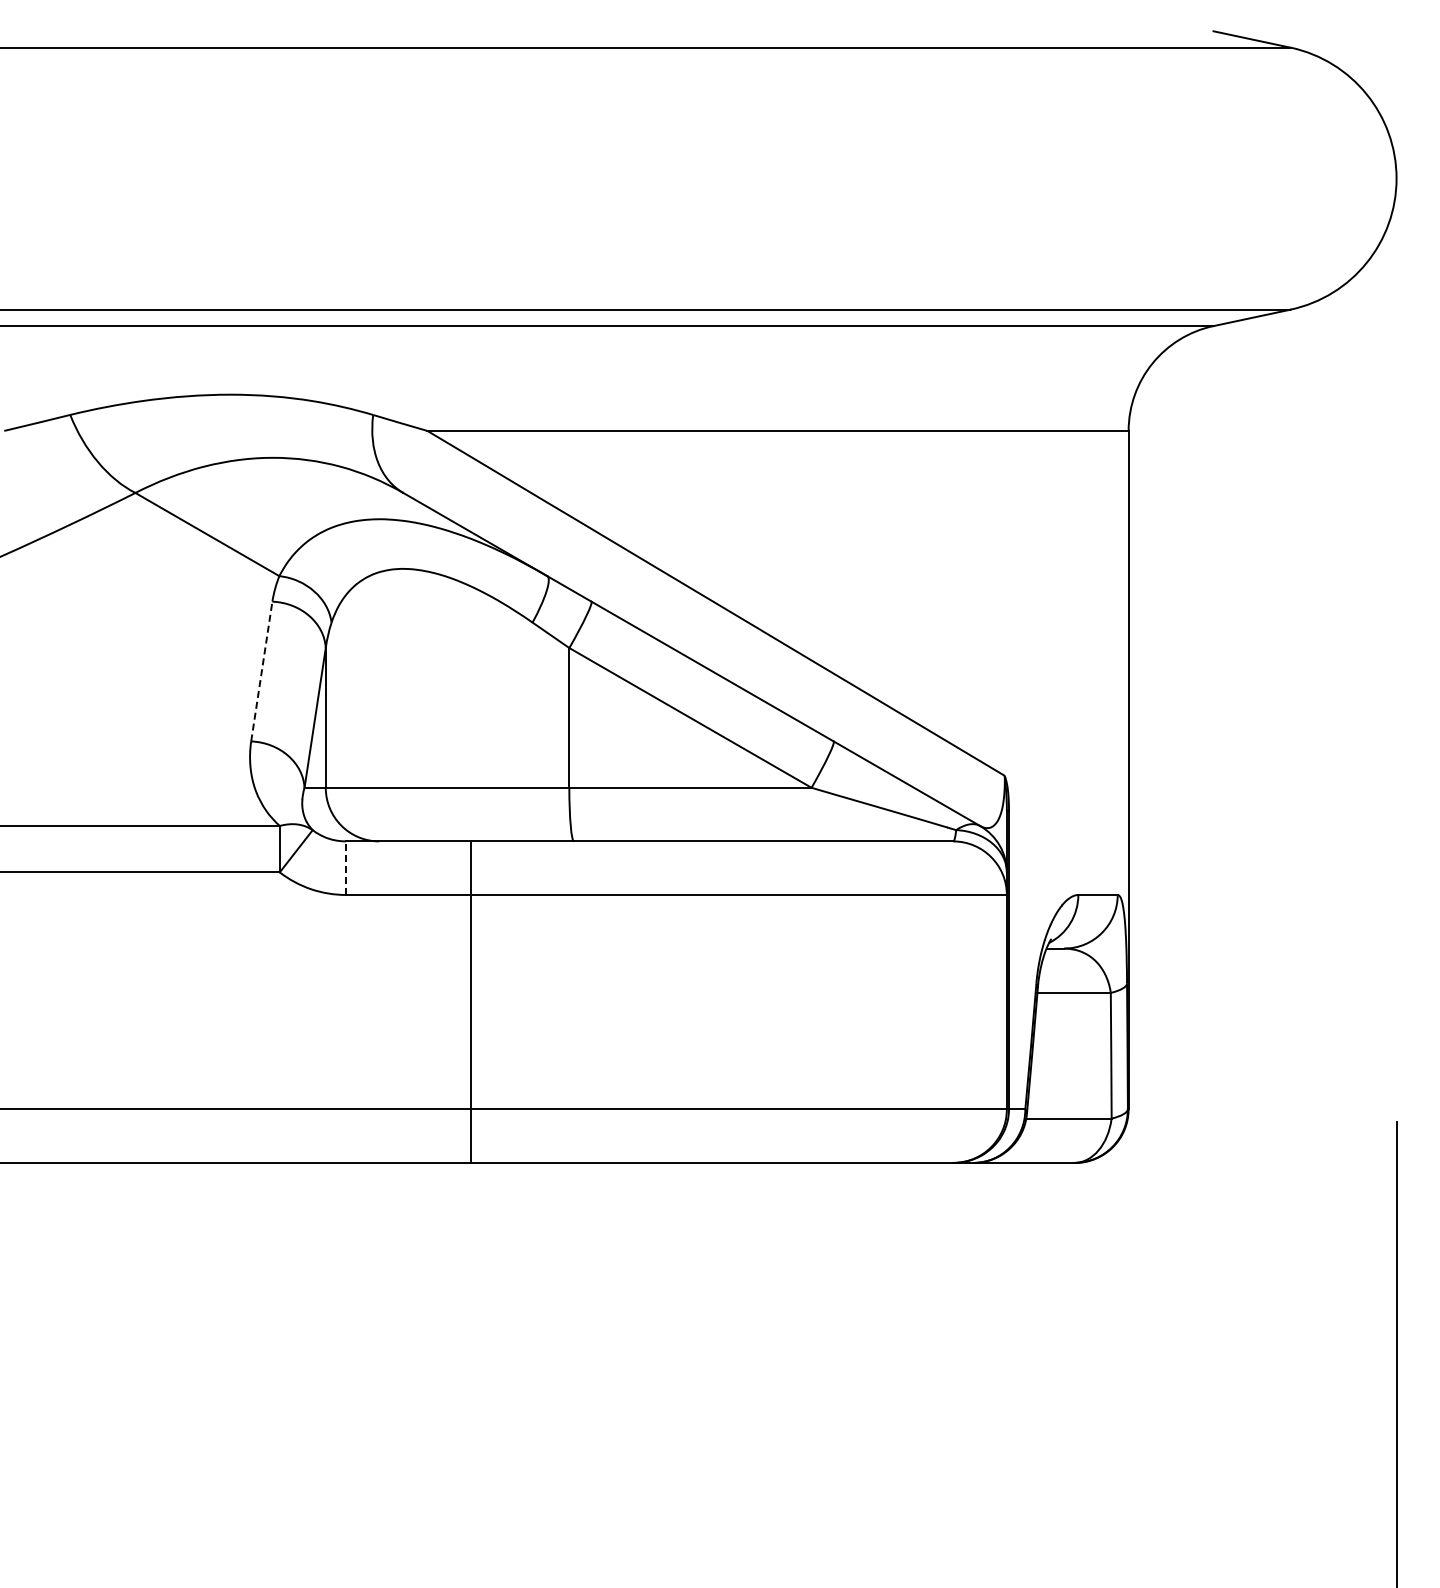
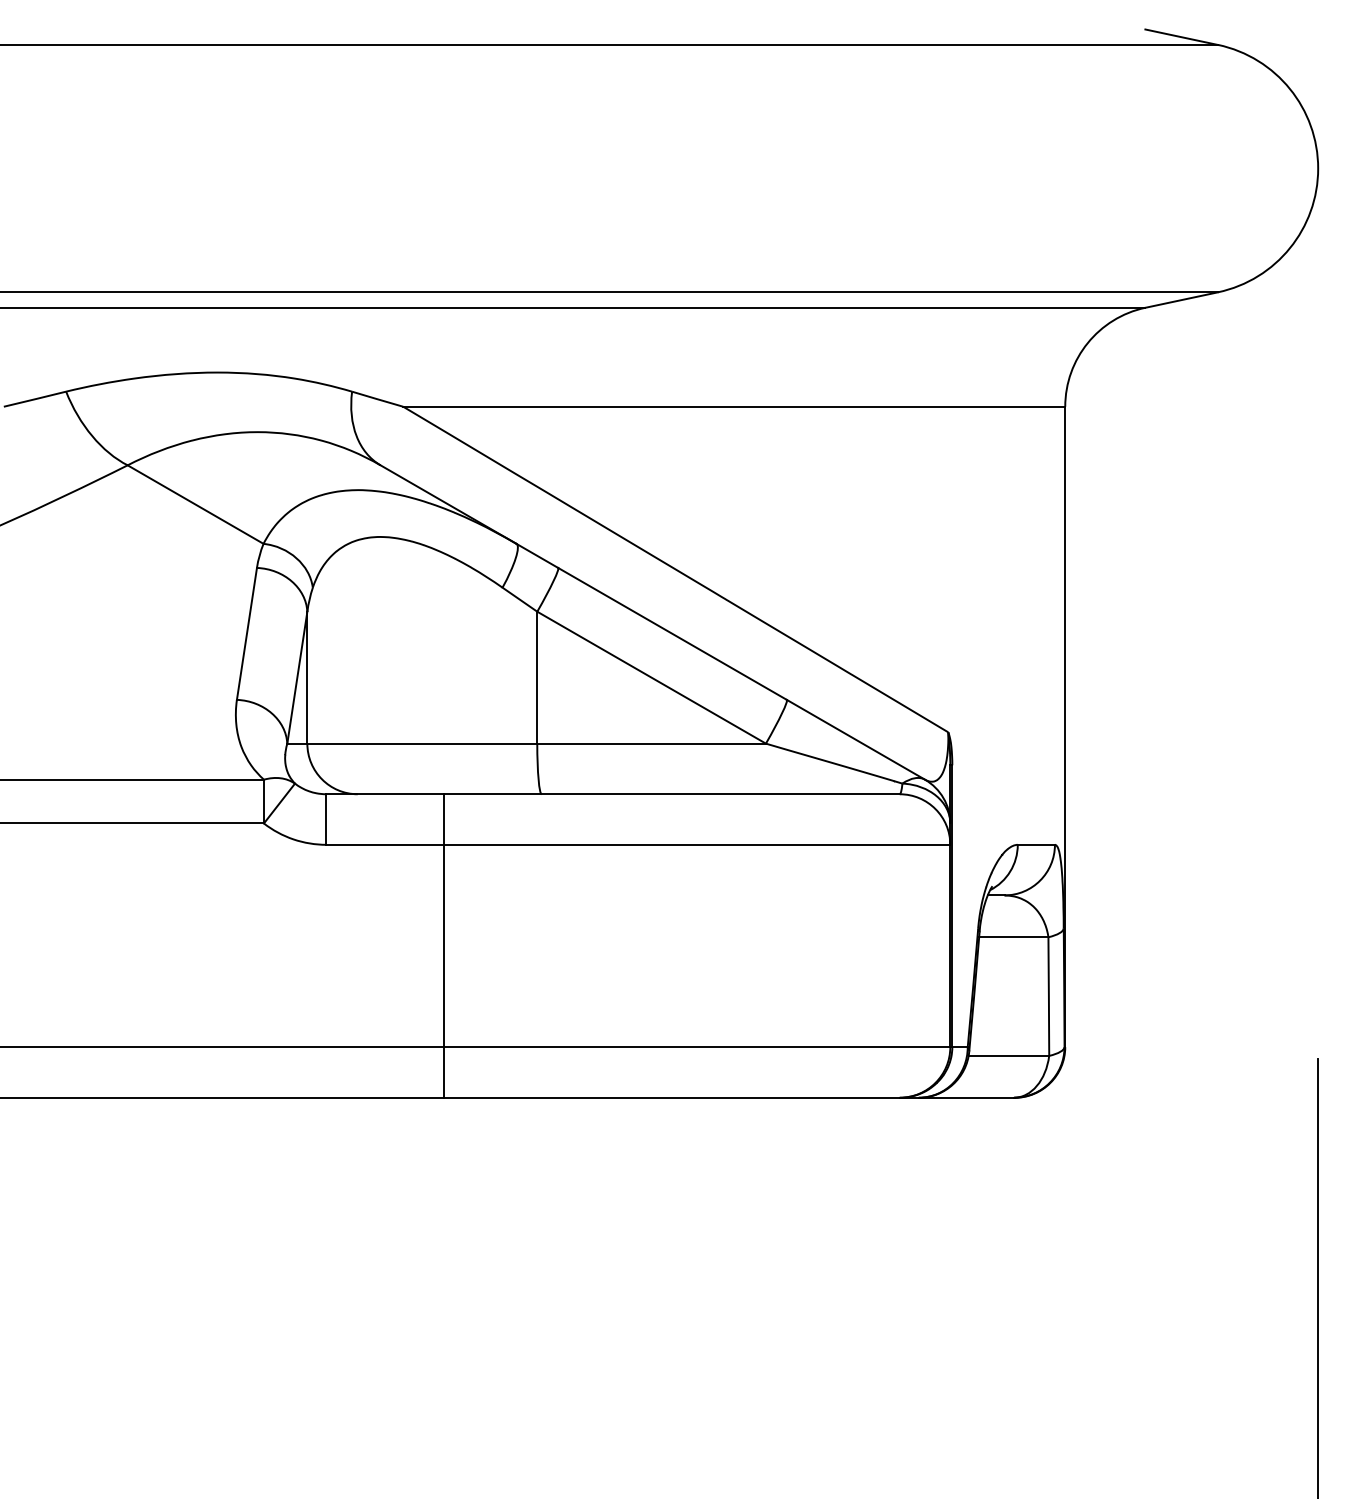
line: (261, 671) -> (246, 633), dashed -> solid
line: (346, 868) -> (326, 819), dashed -> solid

